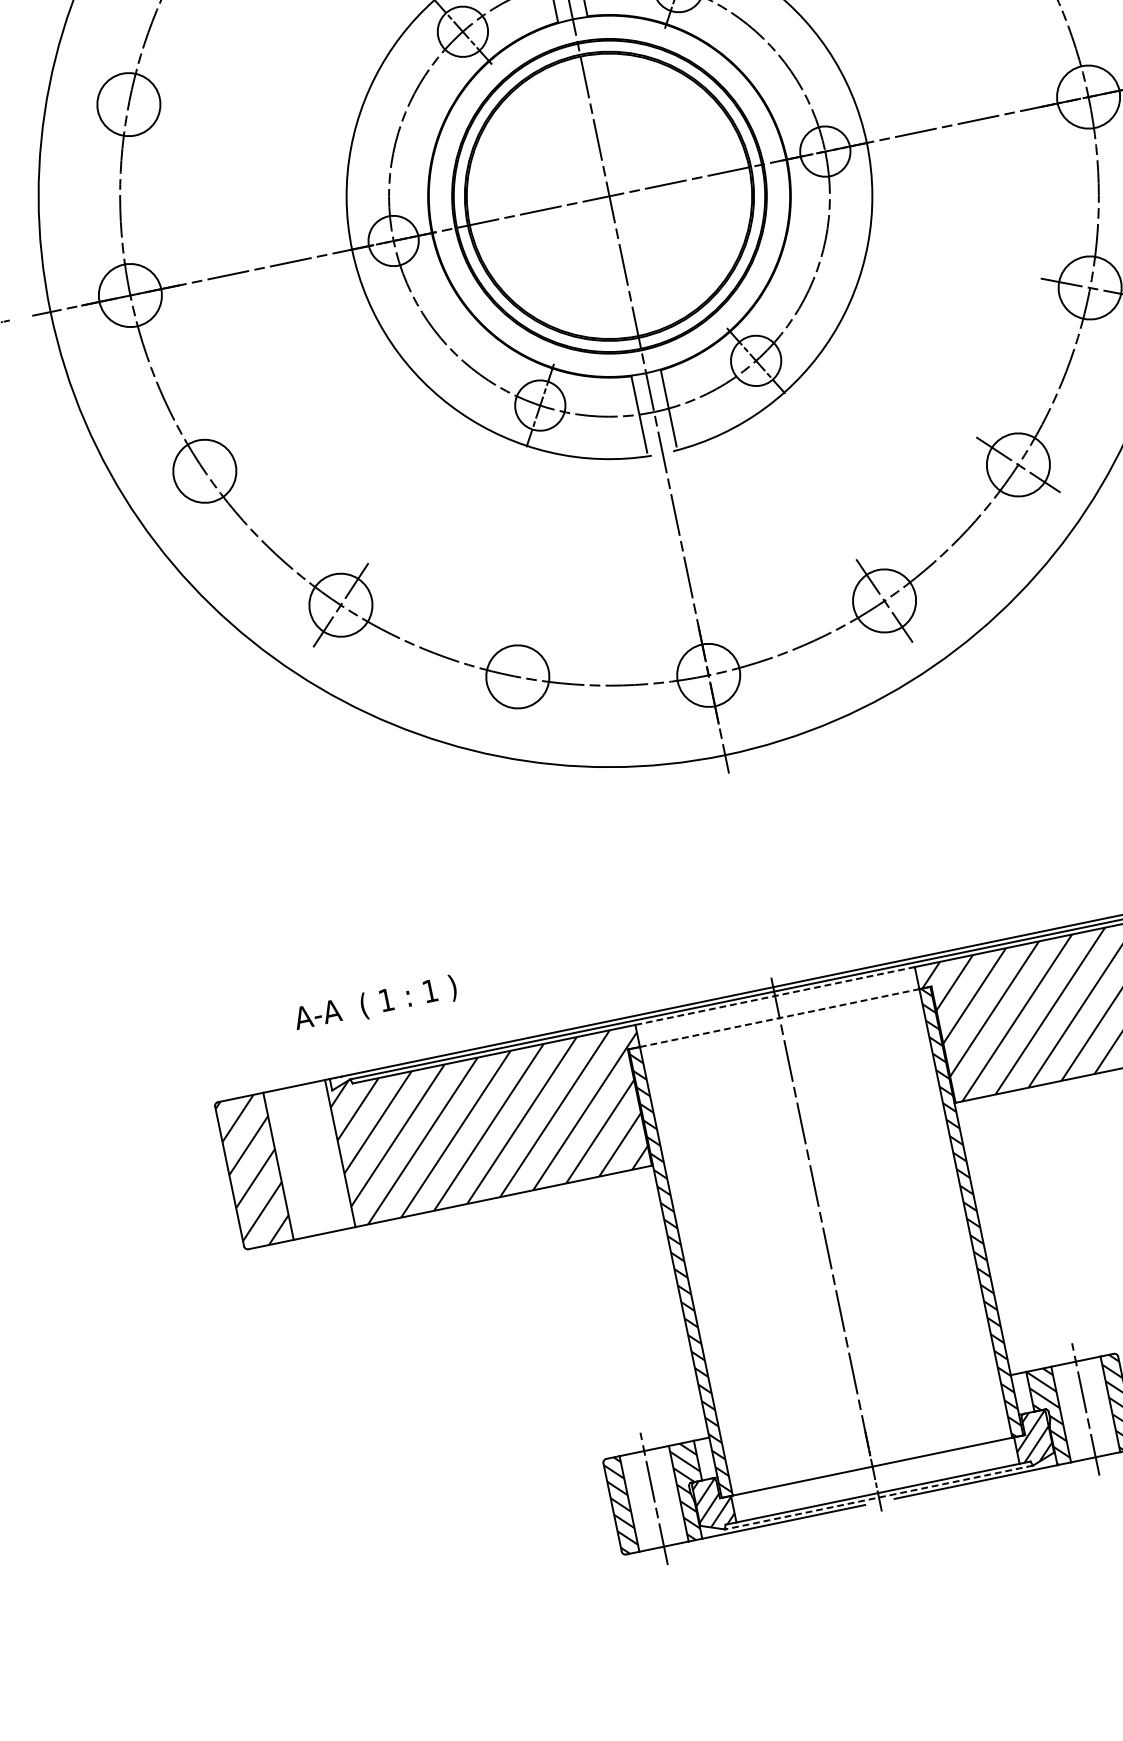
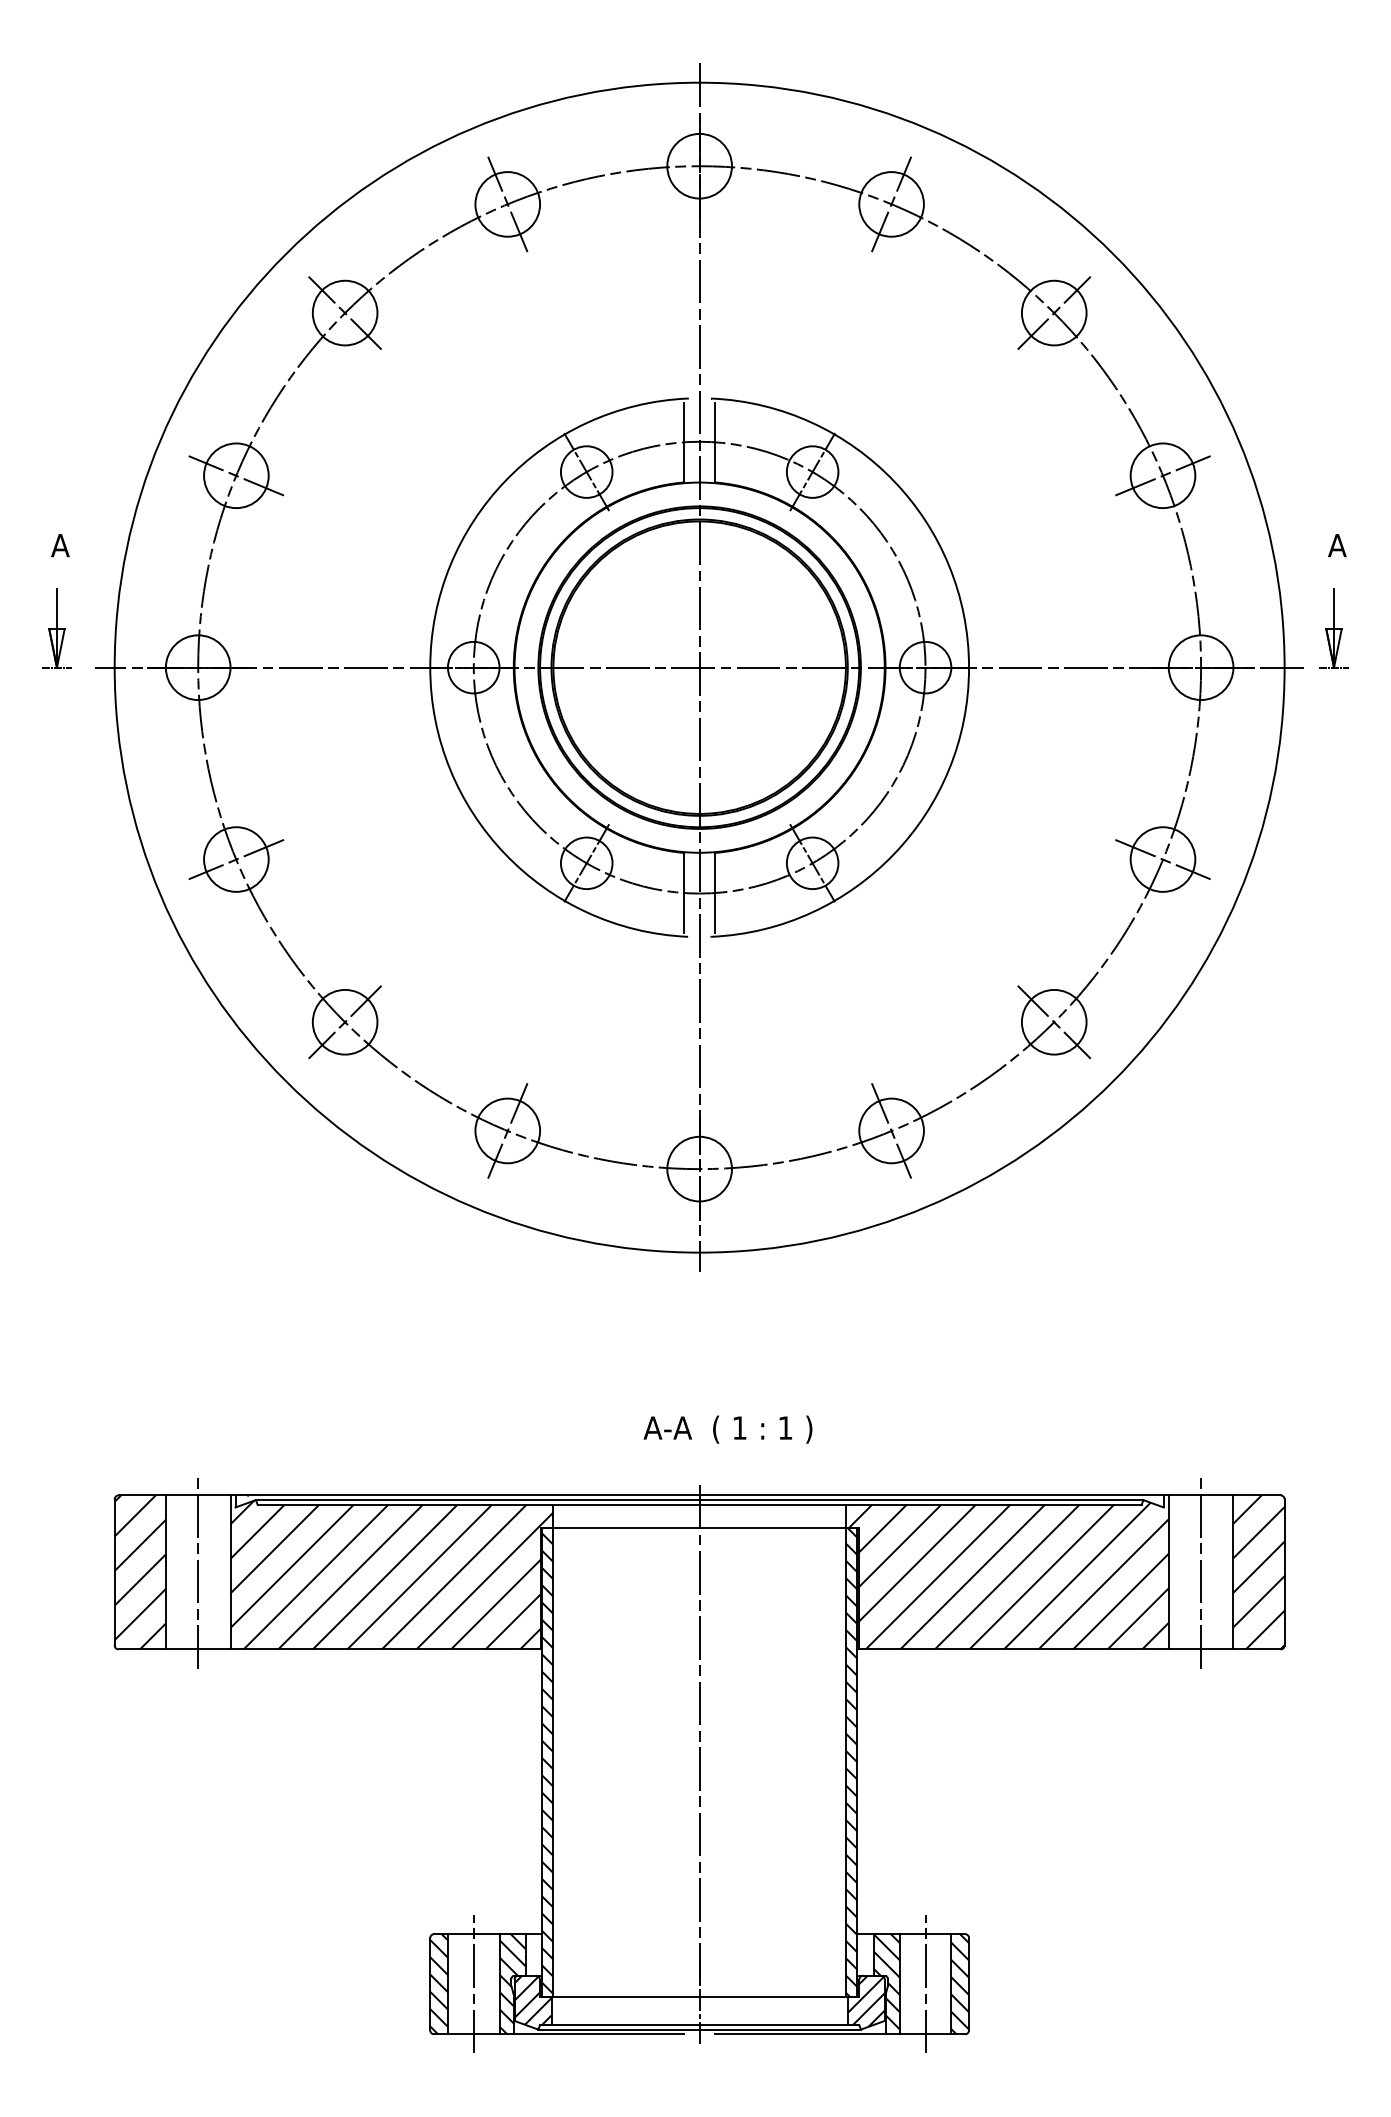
line: (128, 104) -> (236, 475), added
line: (204, 471) -> (236, 859), added
line: (517, 676) -> (507, 1130), added
line: (775, 995) -> (700, 1504), dashed -> solid
text: (375, 1003) -> (727, 1429), moved
line: (780, 1017) -> (700, 1527), dashed -> solid
line: (309, 1159) -> (198, 1572), added
line: (878, 1497) -> (699, 2029), dashed -> solid

